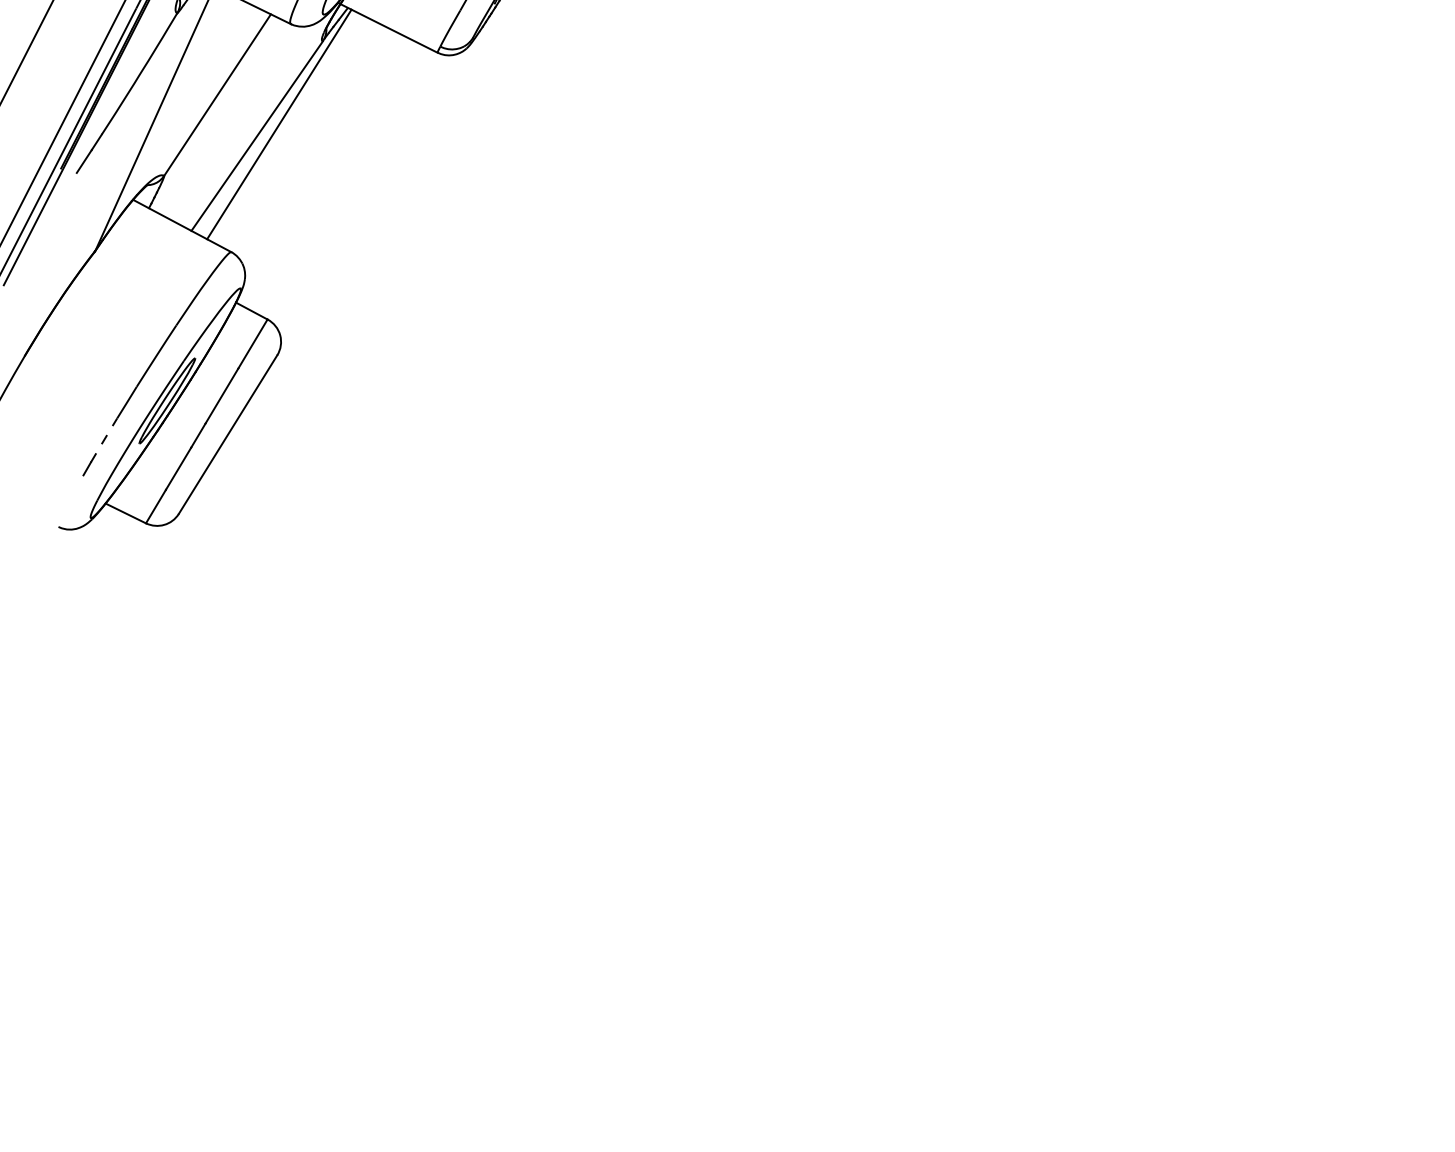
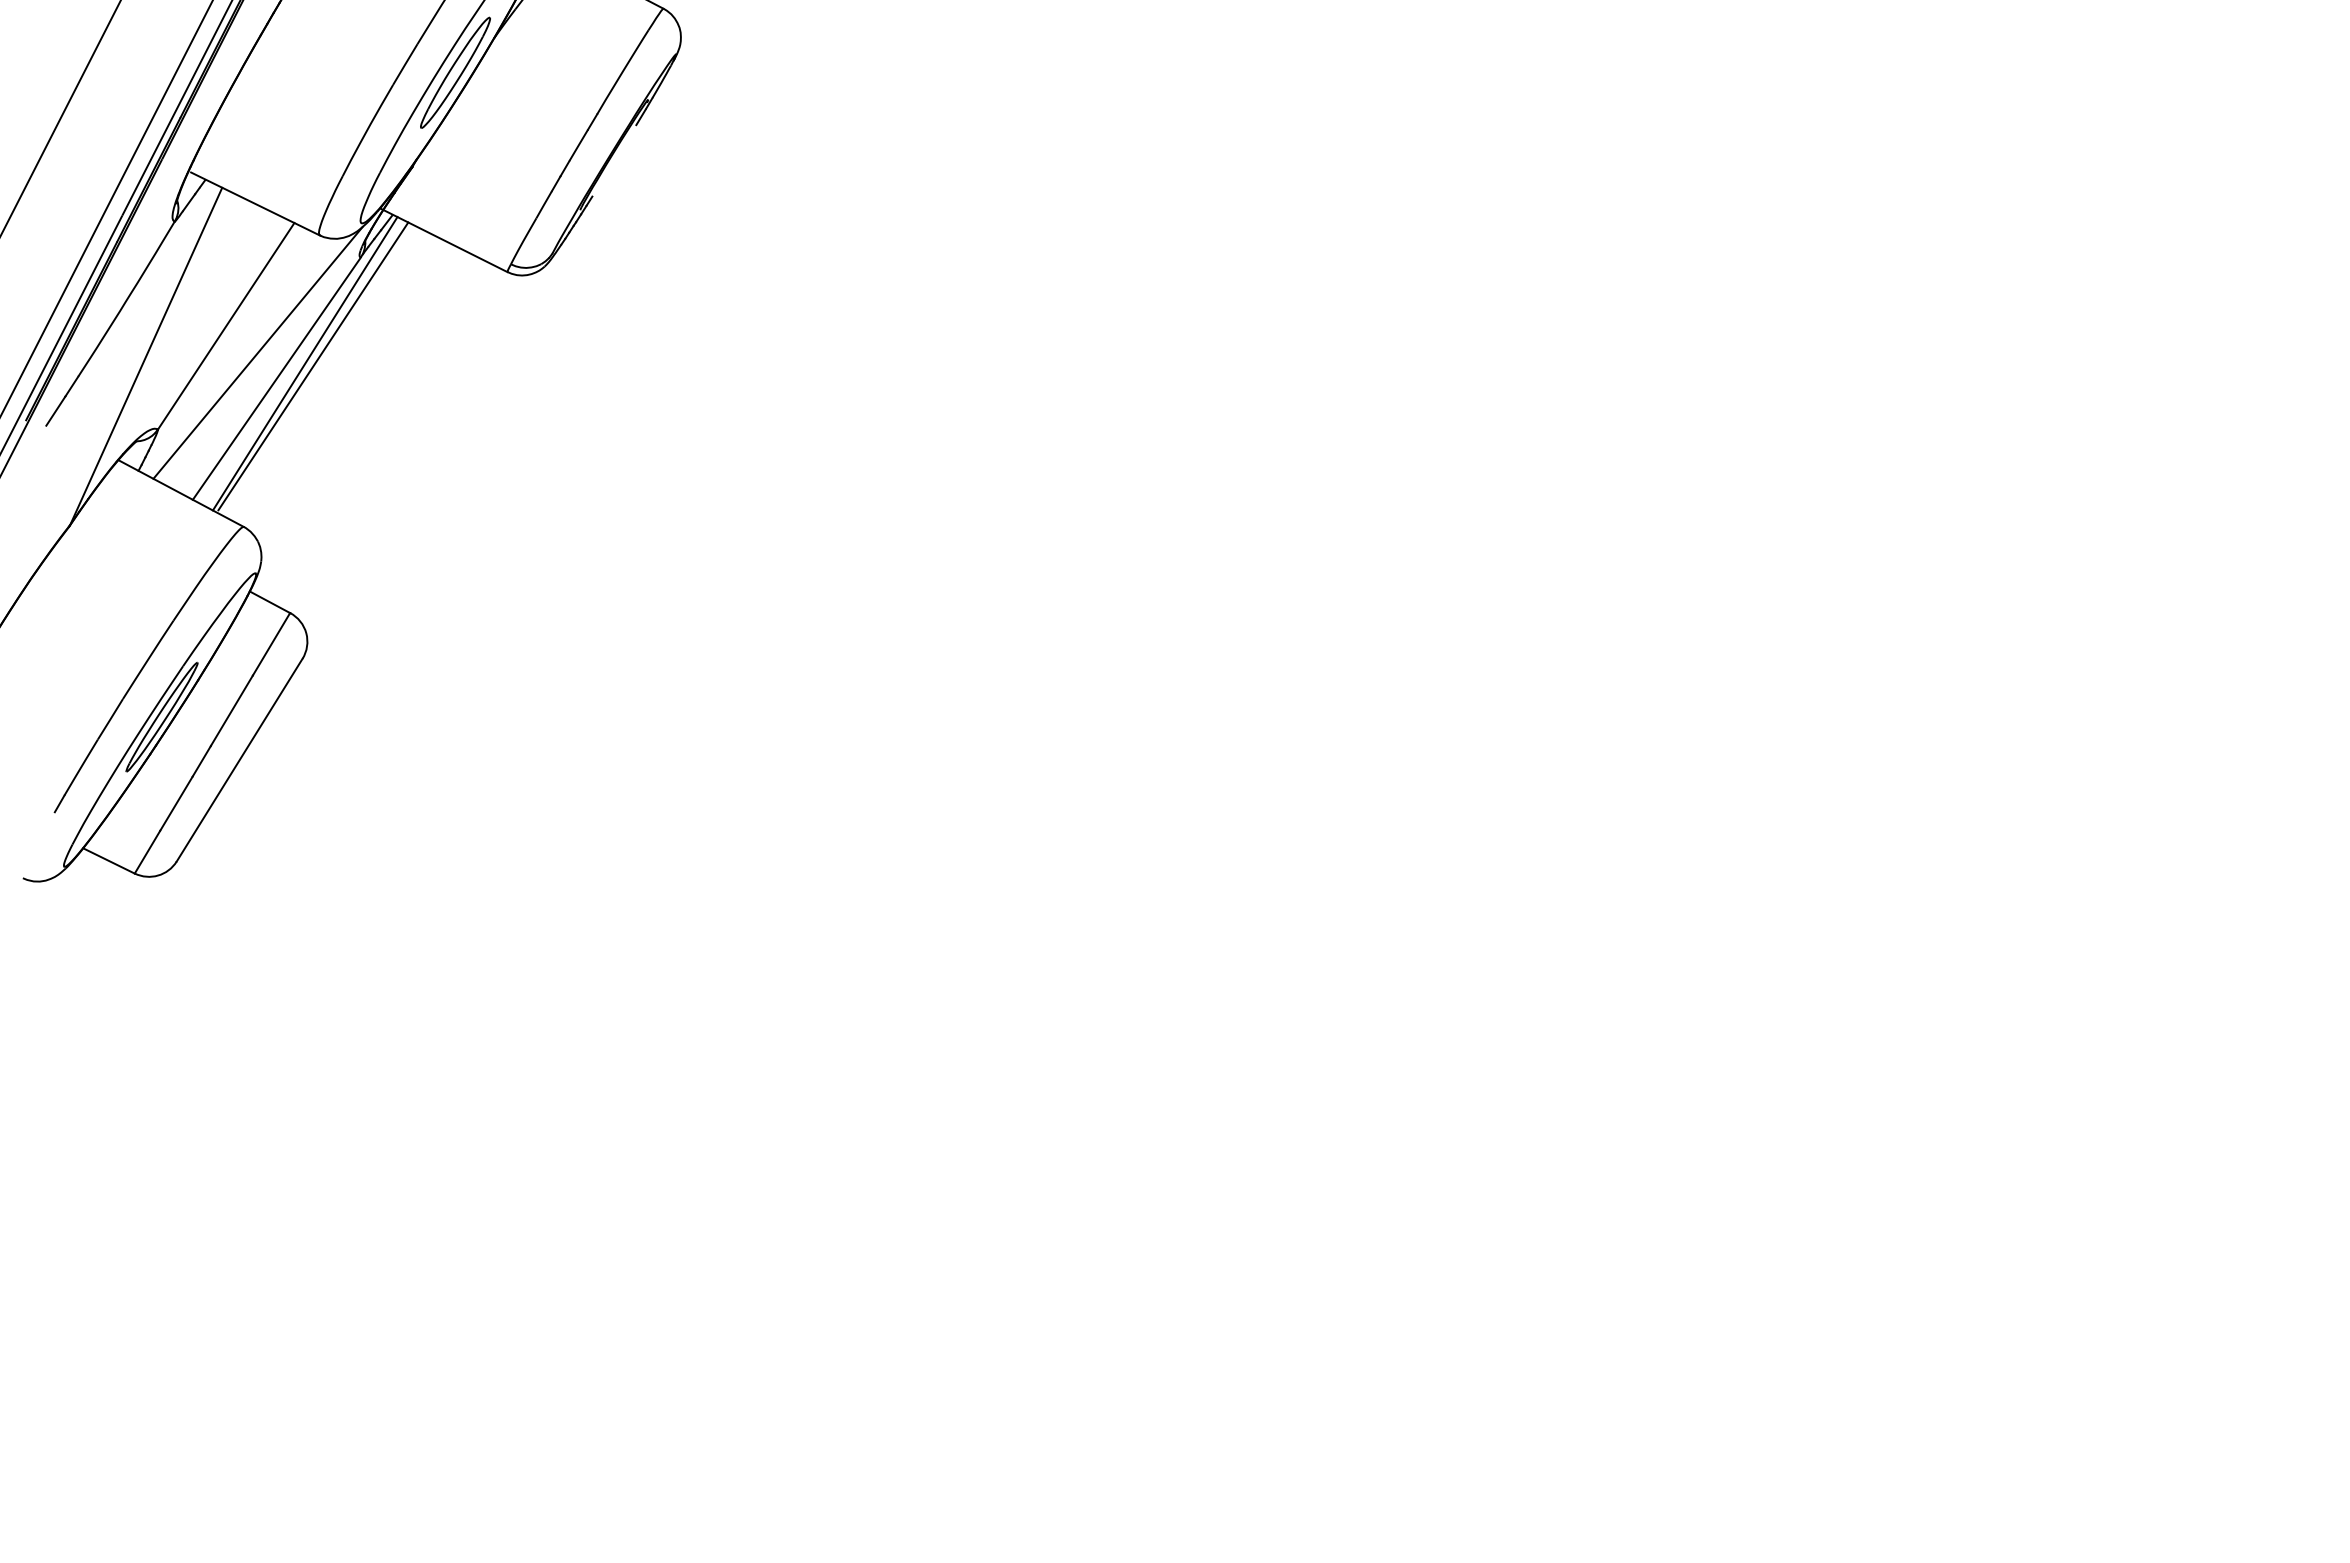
line: (242, 115) -> (257, 352), added
line: (285, 126) -> (313, 366), added
line: (104, 440) -> (81, 767), dashed -> solid

